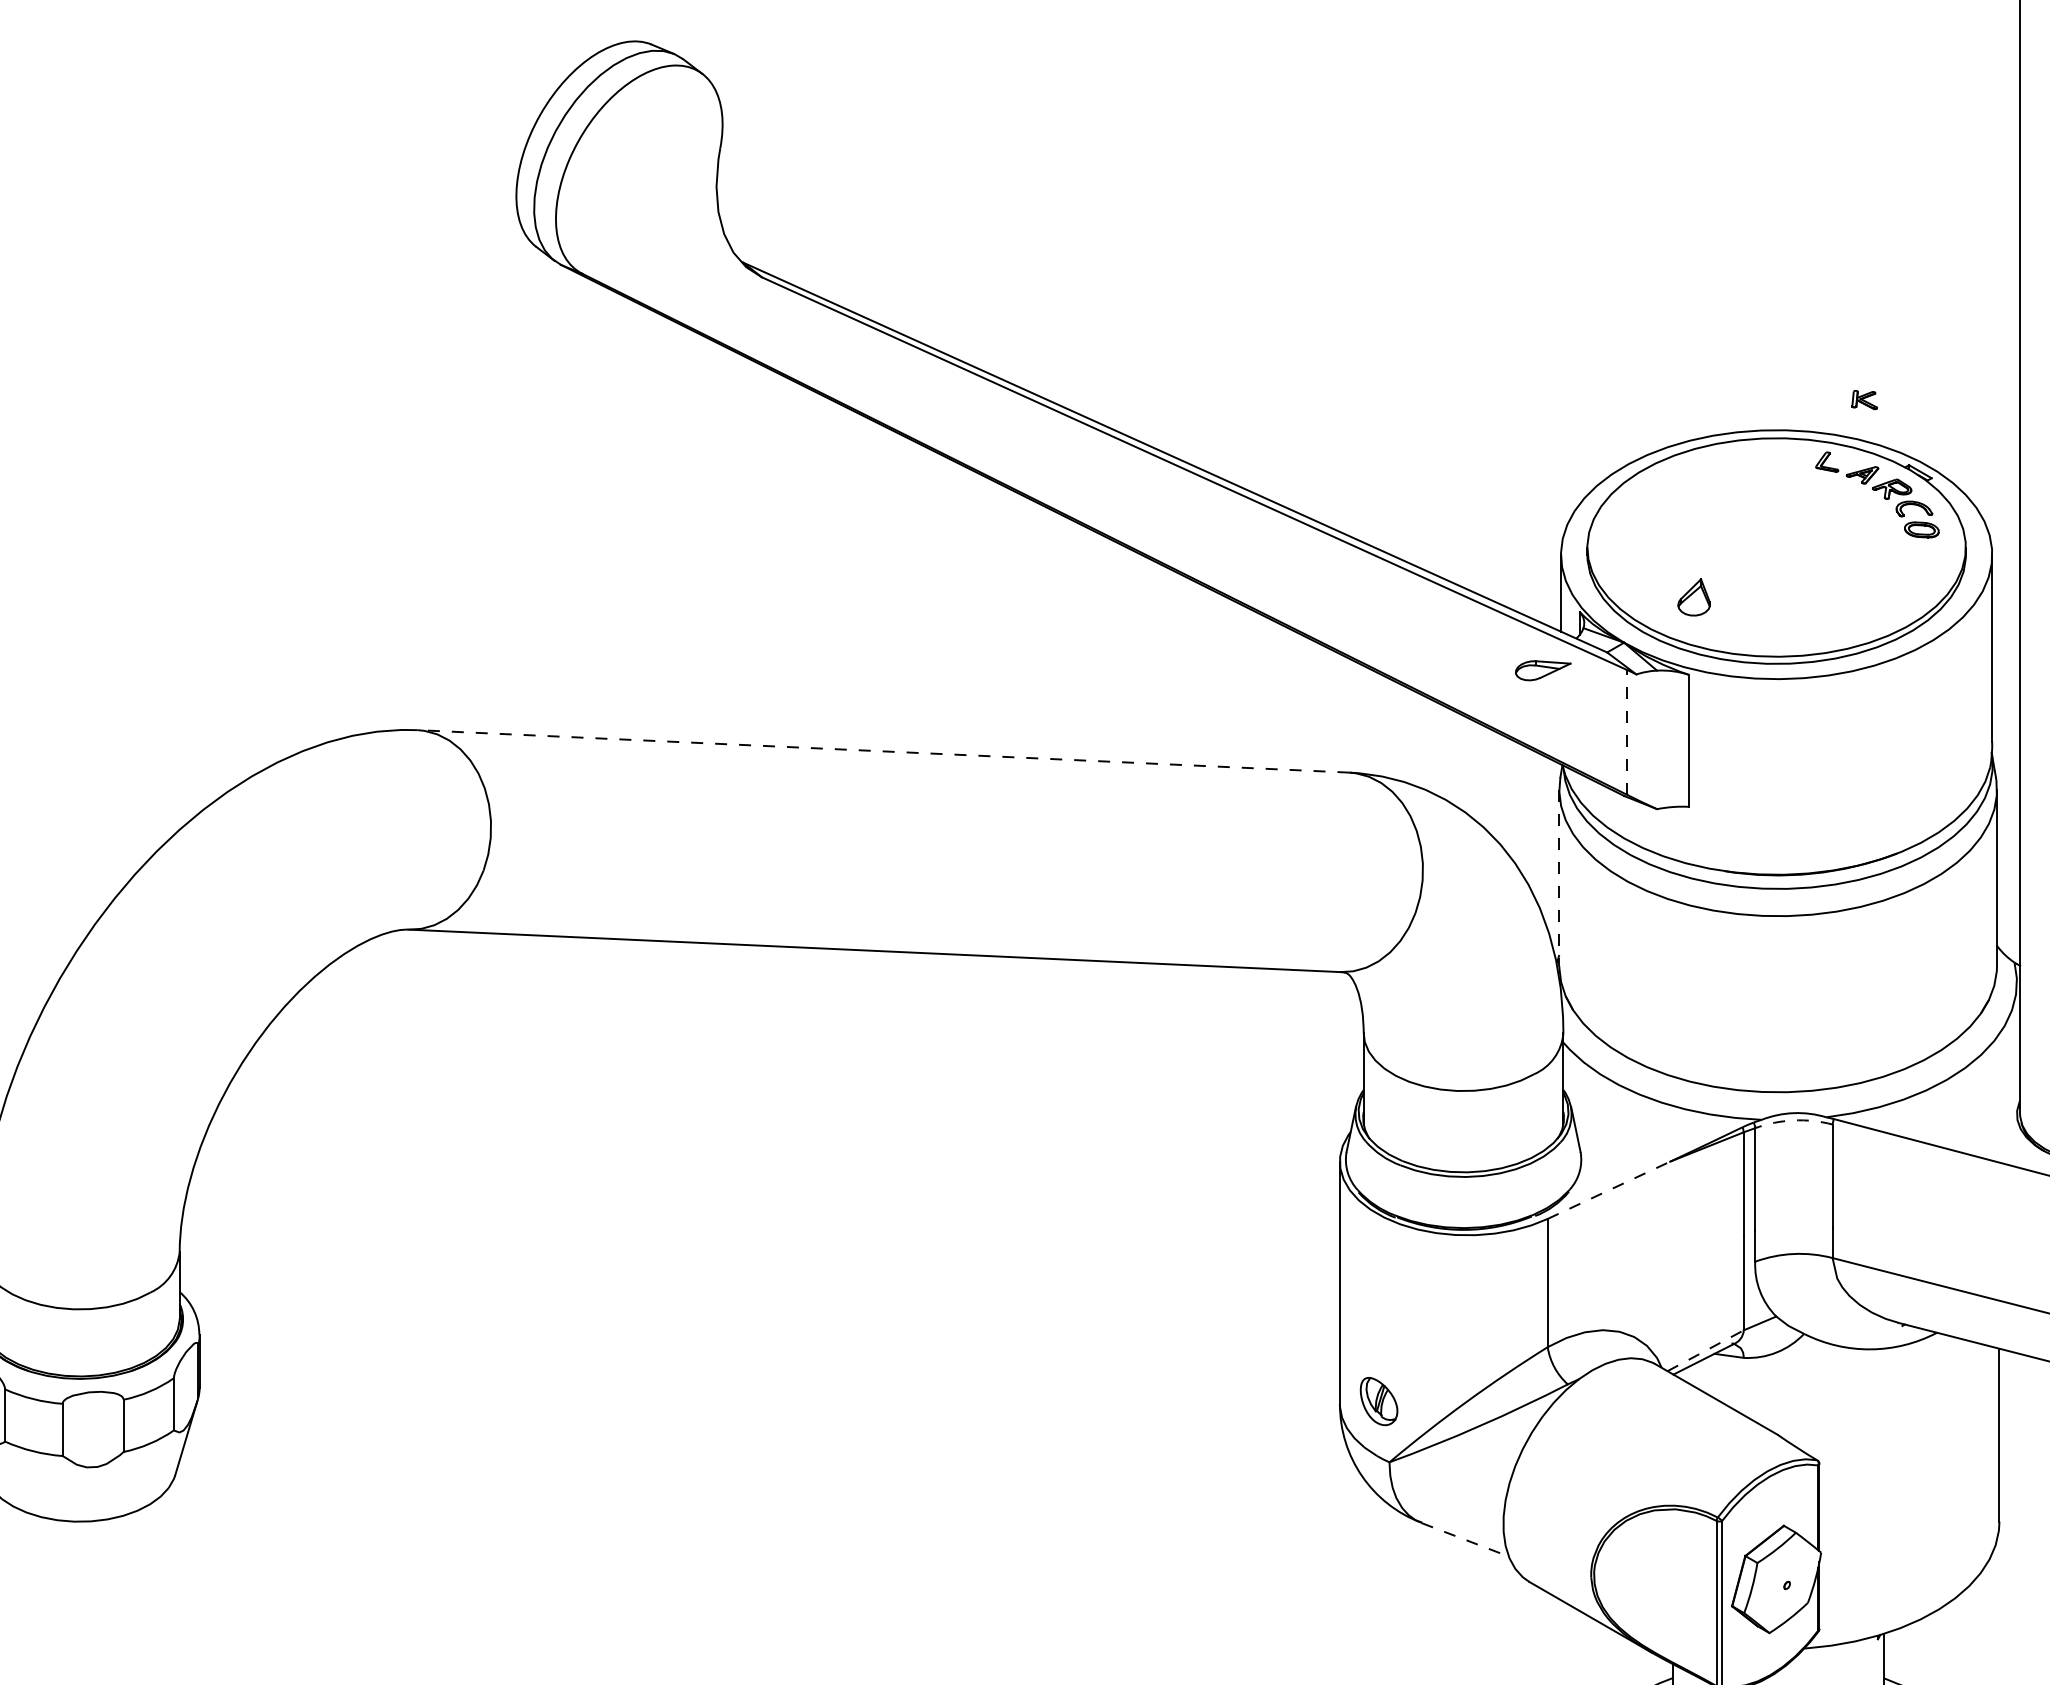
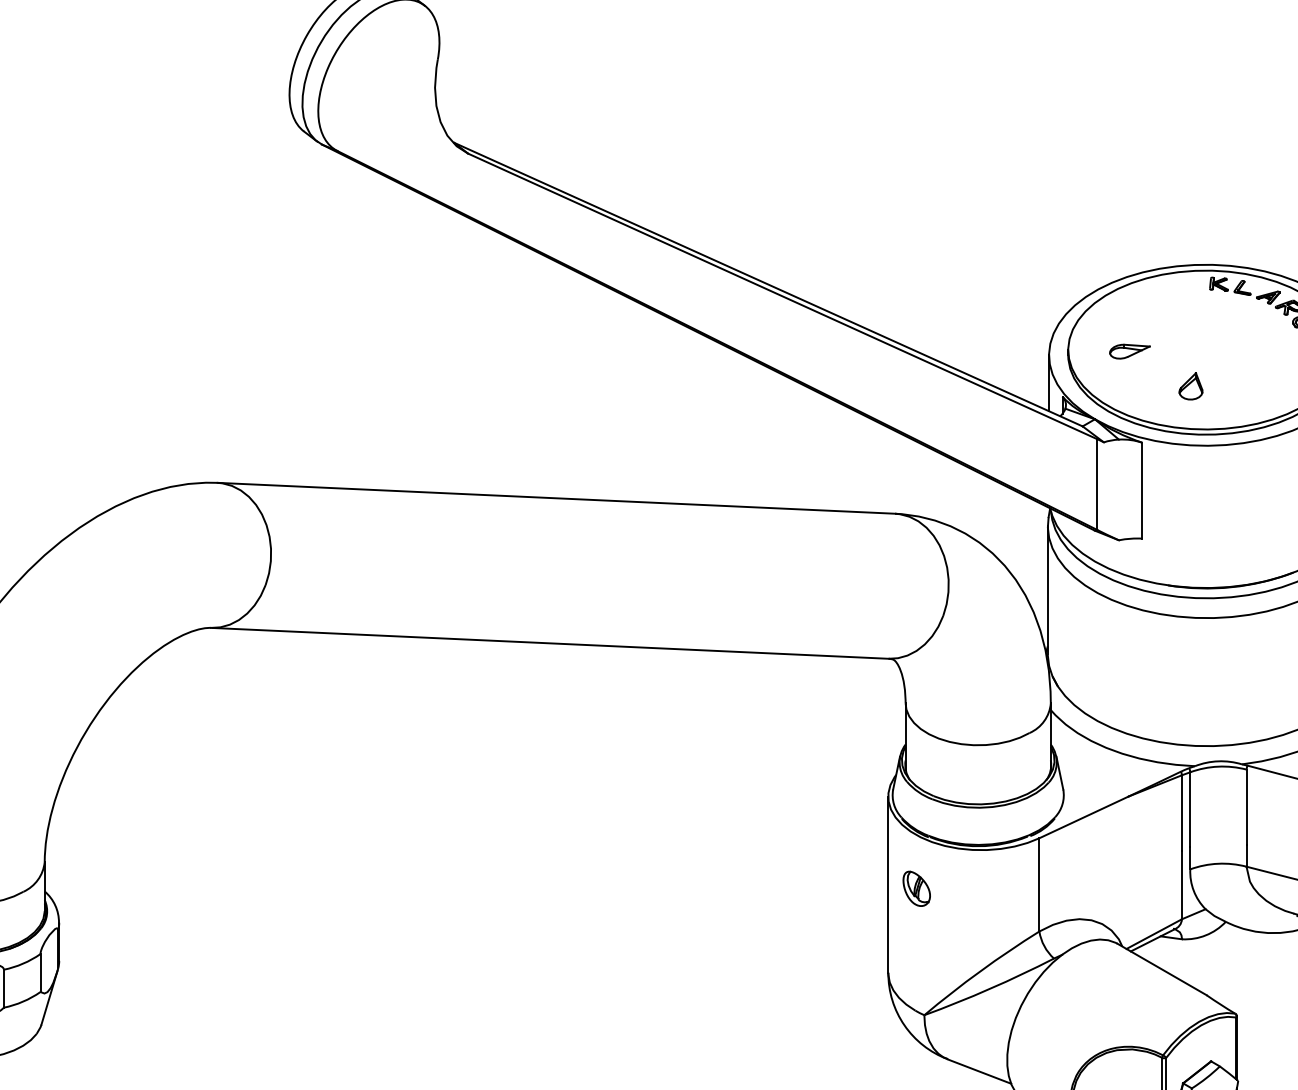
part: (1864, 400) -> (1218, 284), moved
part: (1693, 597) -> (1190, 386), moved
part: (1543, 670) -> (1130, 351), moved
line: (1627, 732) -> (1097, 484), dashed -> solid
line: (883, 751) -> (556, 498), dashed -> solid
line: (1559, 878) -> (1047, 590), dashed -> solid
arc: (1793, 1120) -> (1218, 766), dashed -> solid
line: (1608, 1190) -> (1083, 817), dashed -> solid
line: (1706, 1350) -> (1154, 933), dashed -> solid
part: (1378, 1401) -> (916, 888), moved
line: (1465, 1539) -> (979, 1071), dashed -> solid

